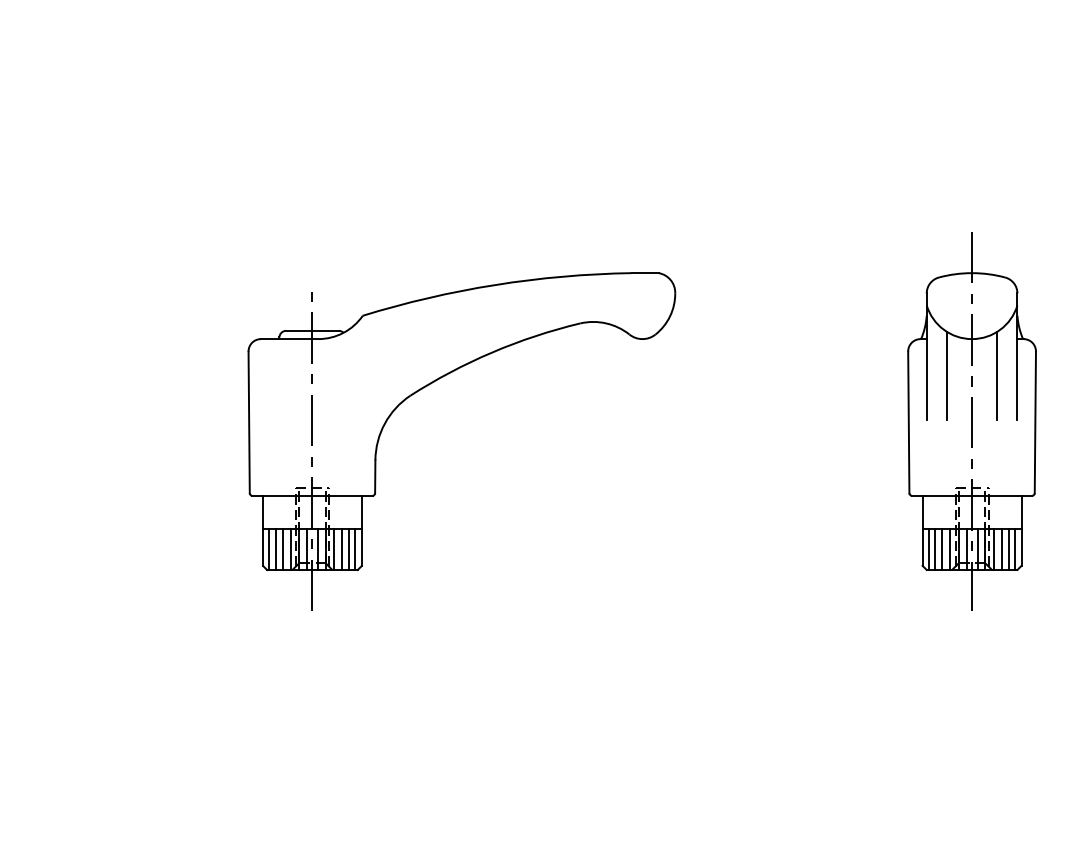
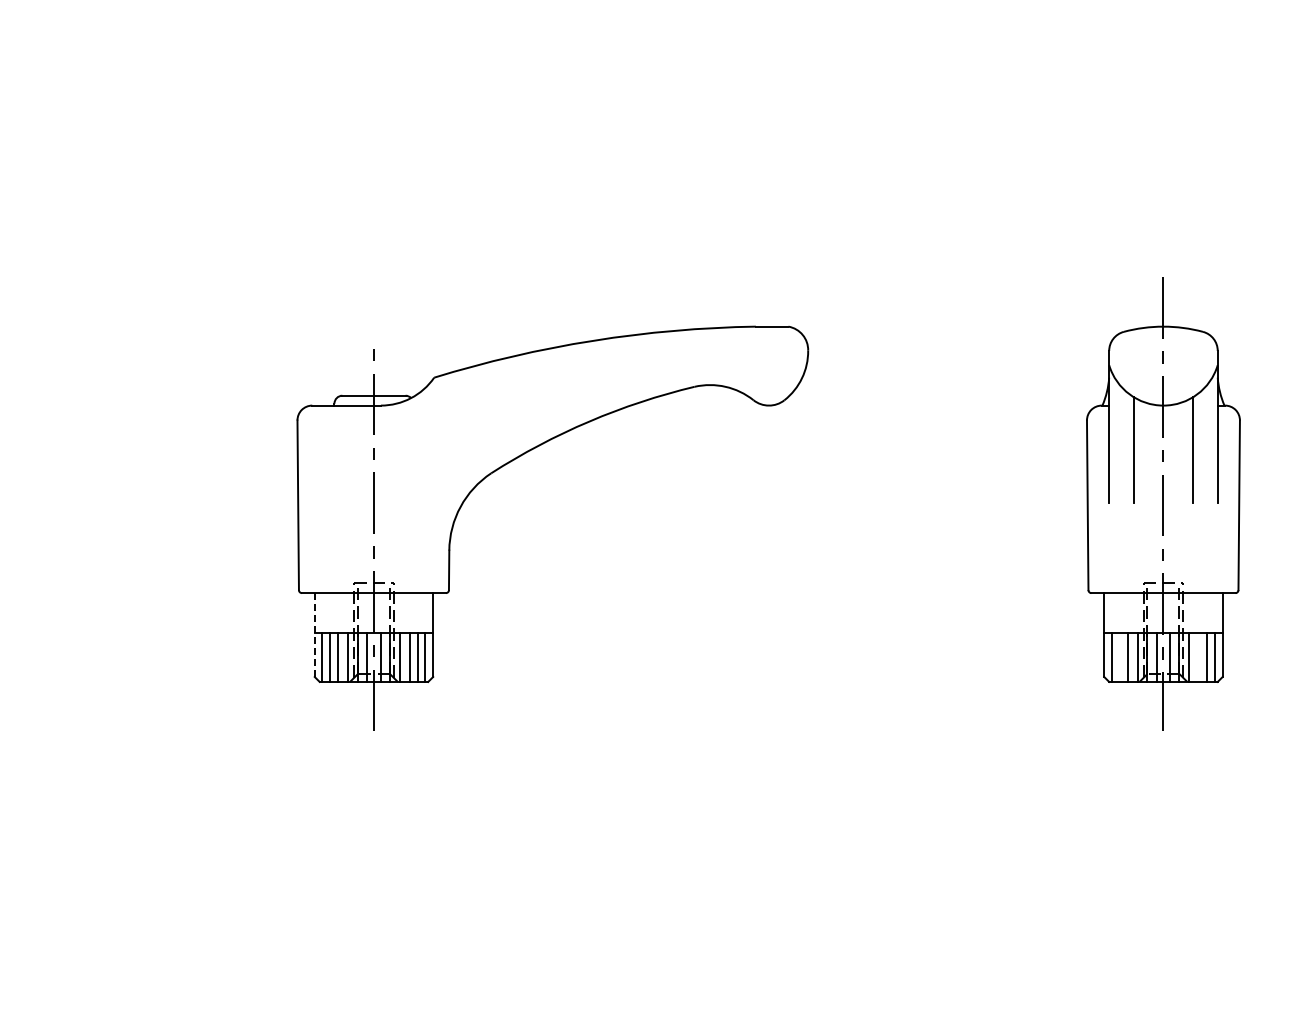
line: (262, 531) -> (314, 635), solid -> dashed
line: (935, 548) -> (1119, 656), removed
line: (1002, 548) -> (1199, 656), removed

